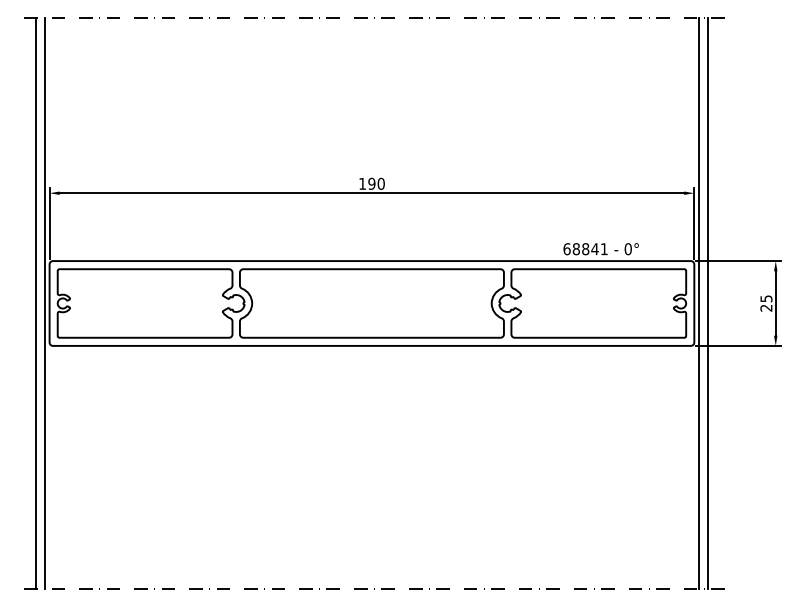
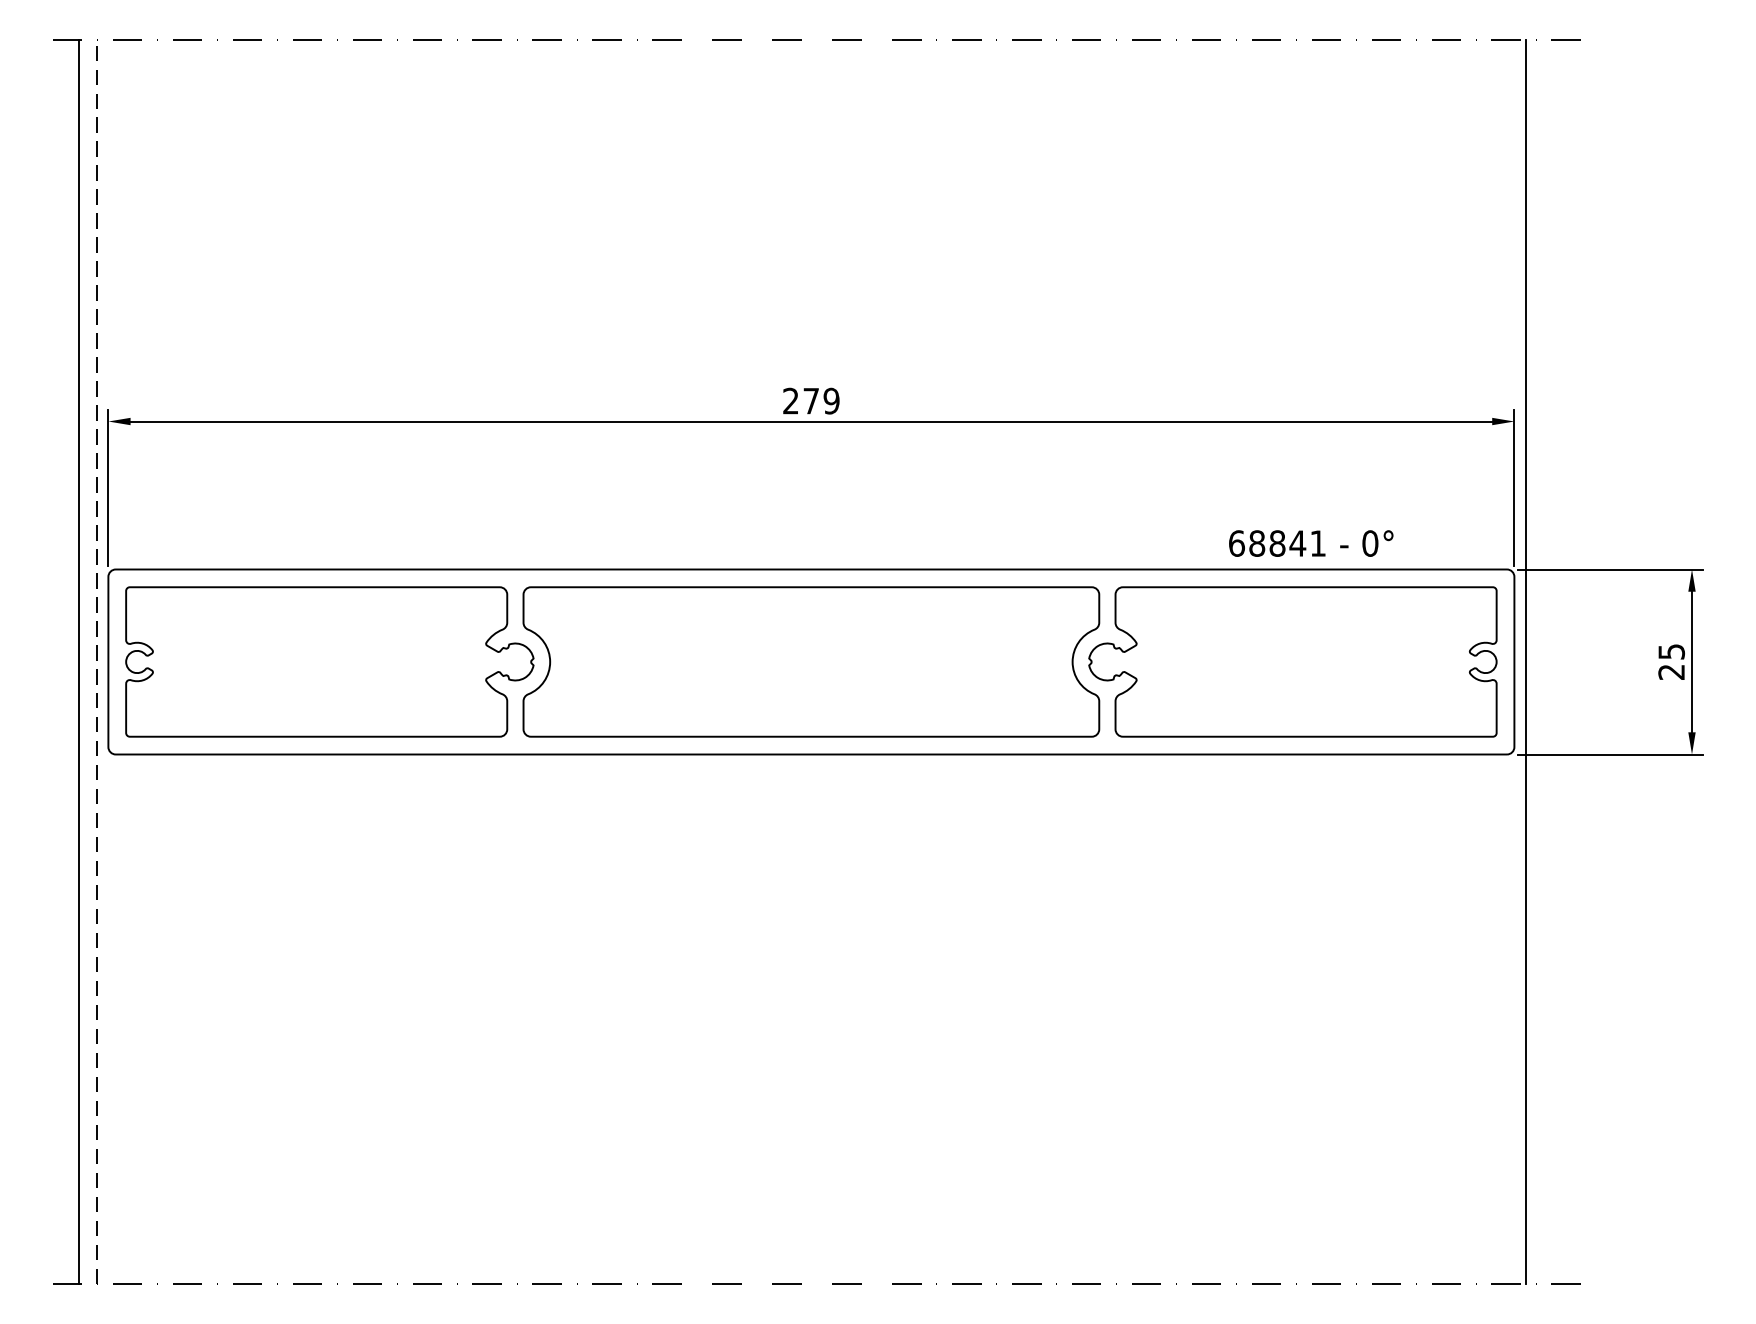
text: (371, 183) -> (810, 400), 190 -> 279
line: (44, 303) -> (97, 662), solid -> dashed
line: (707, 303) -> (1543, 662), removed

